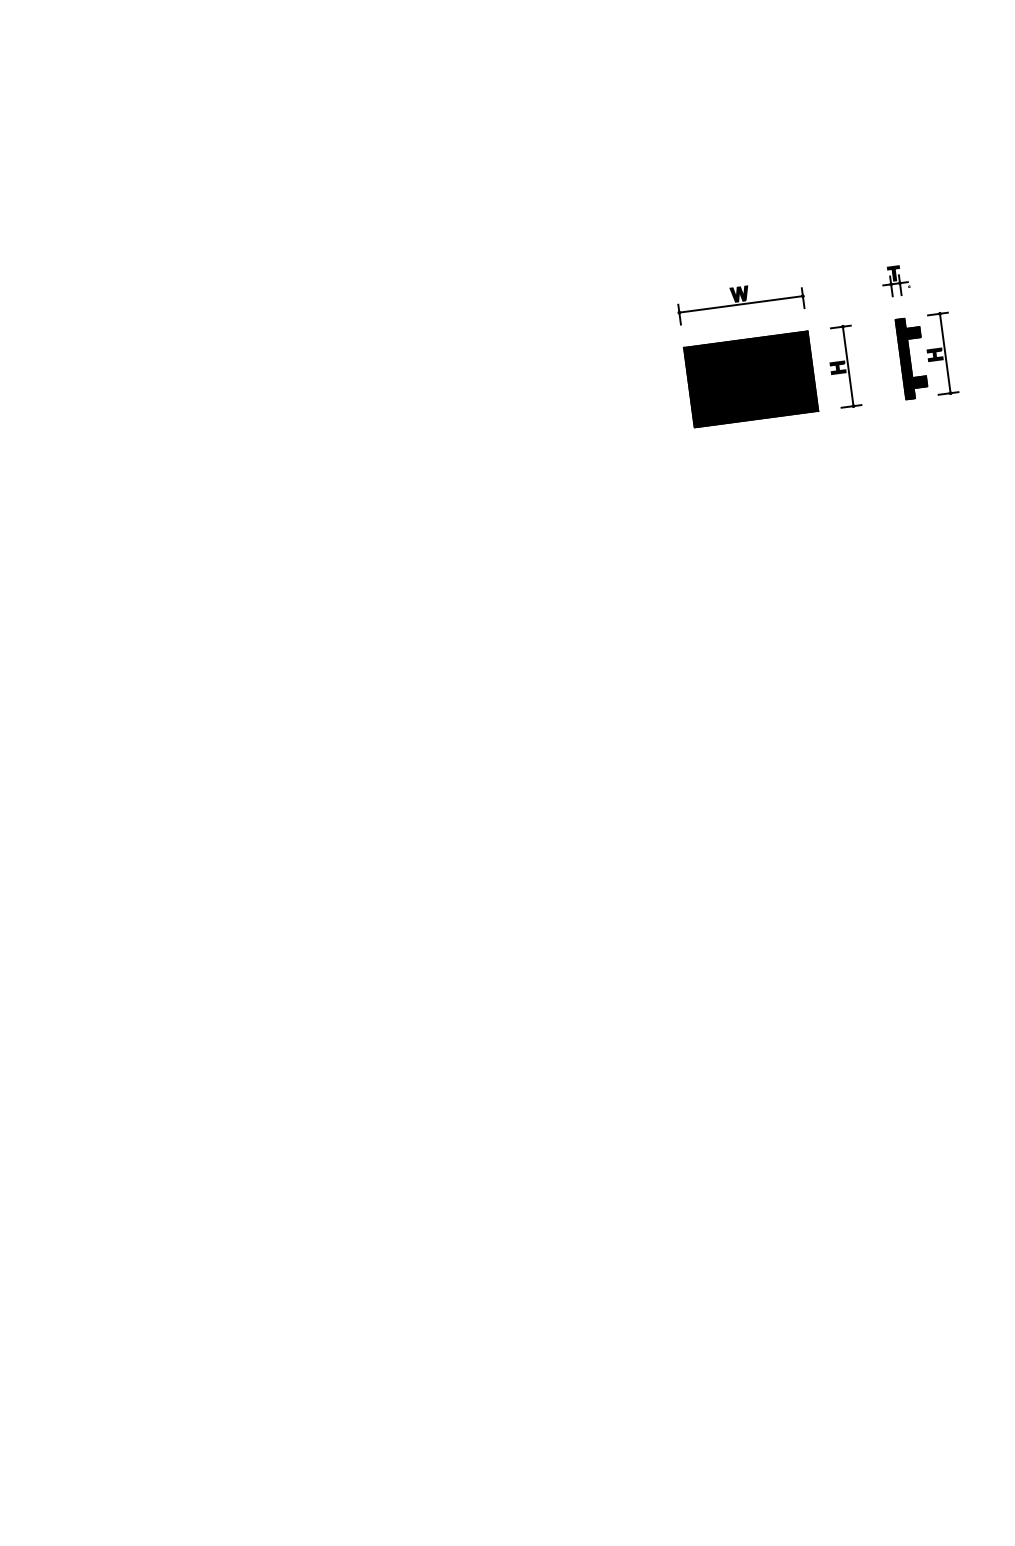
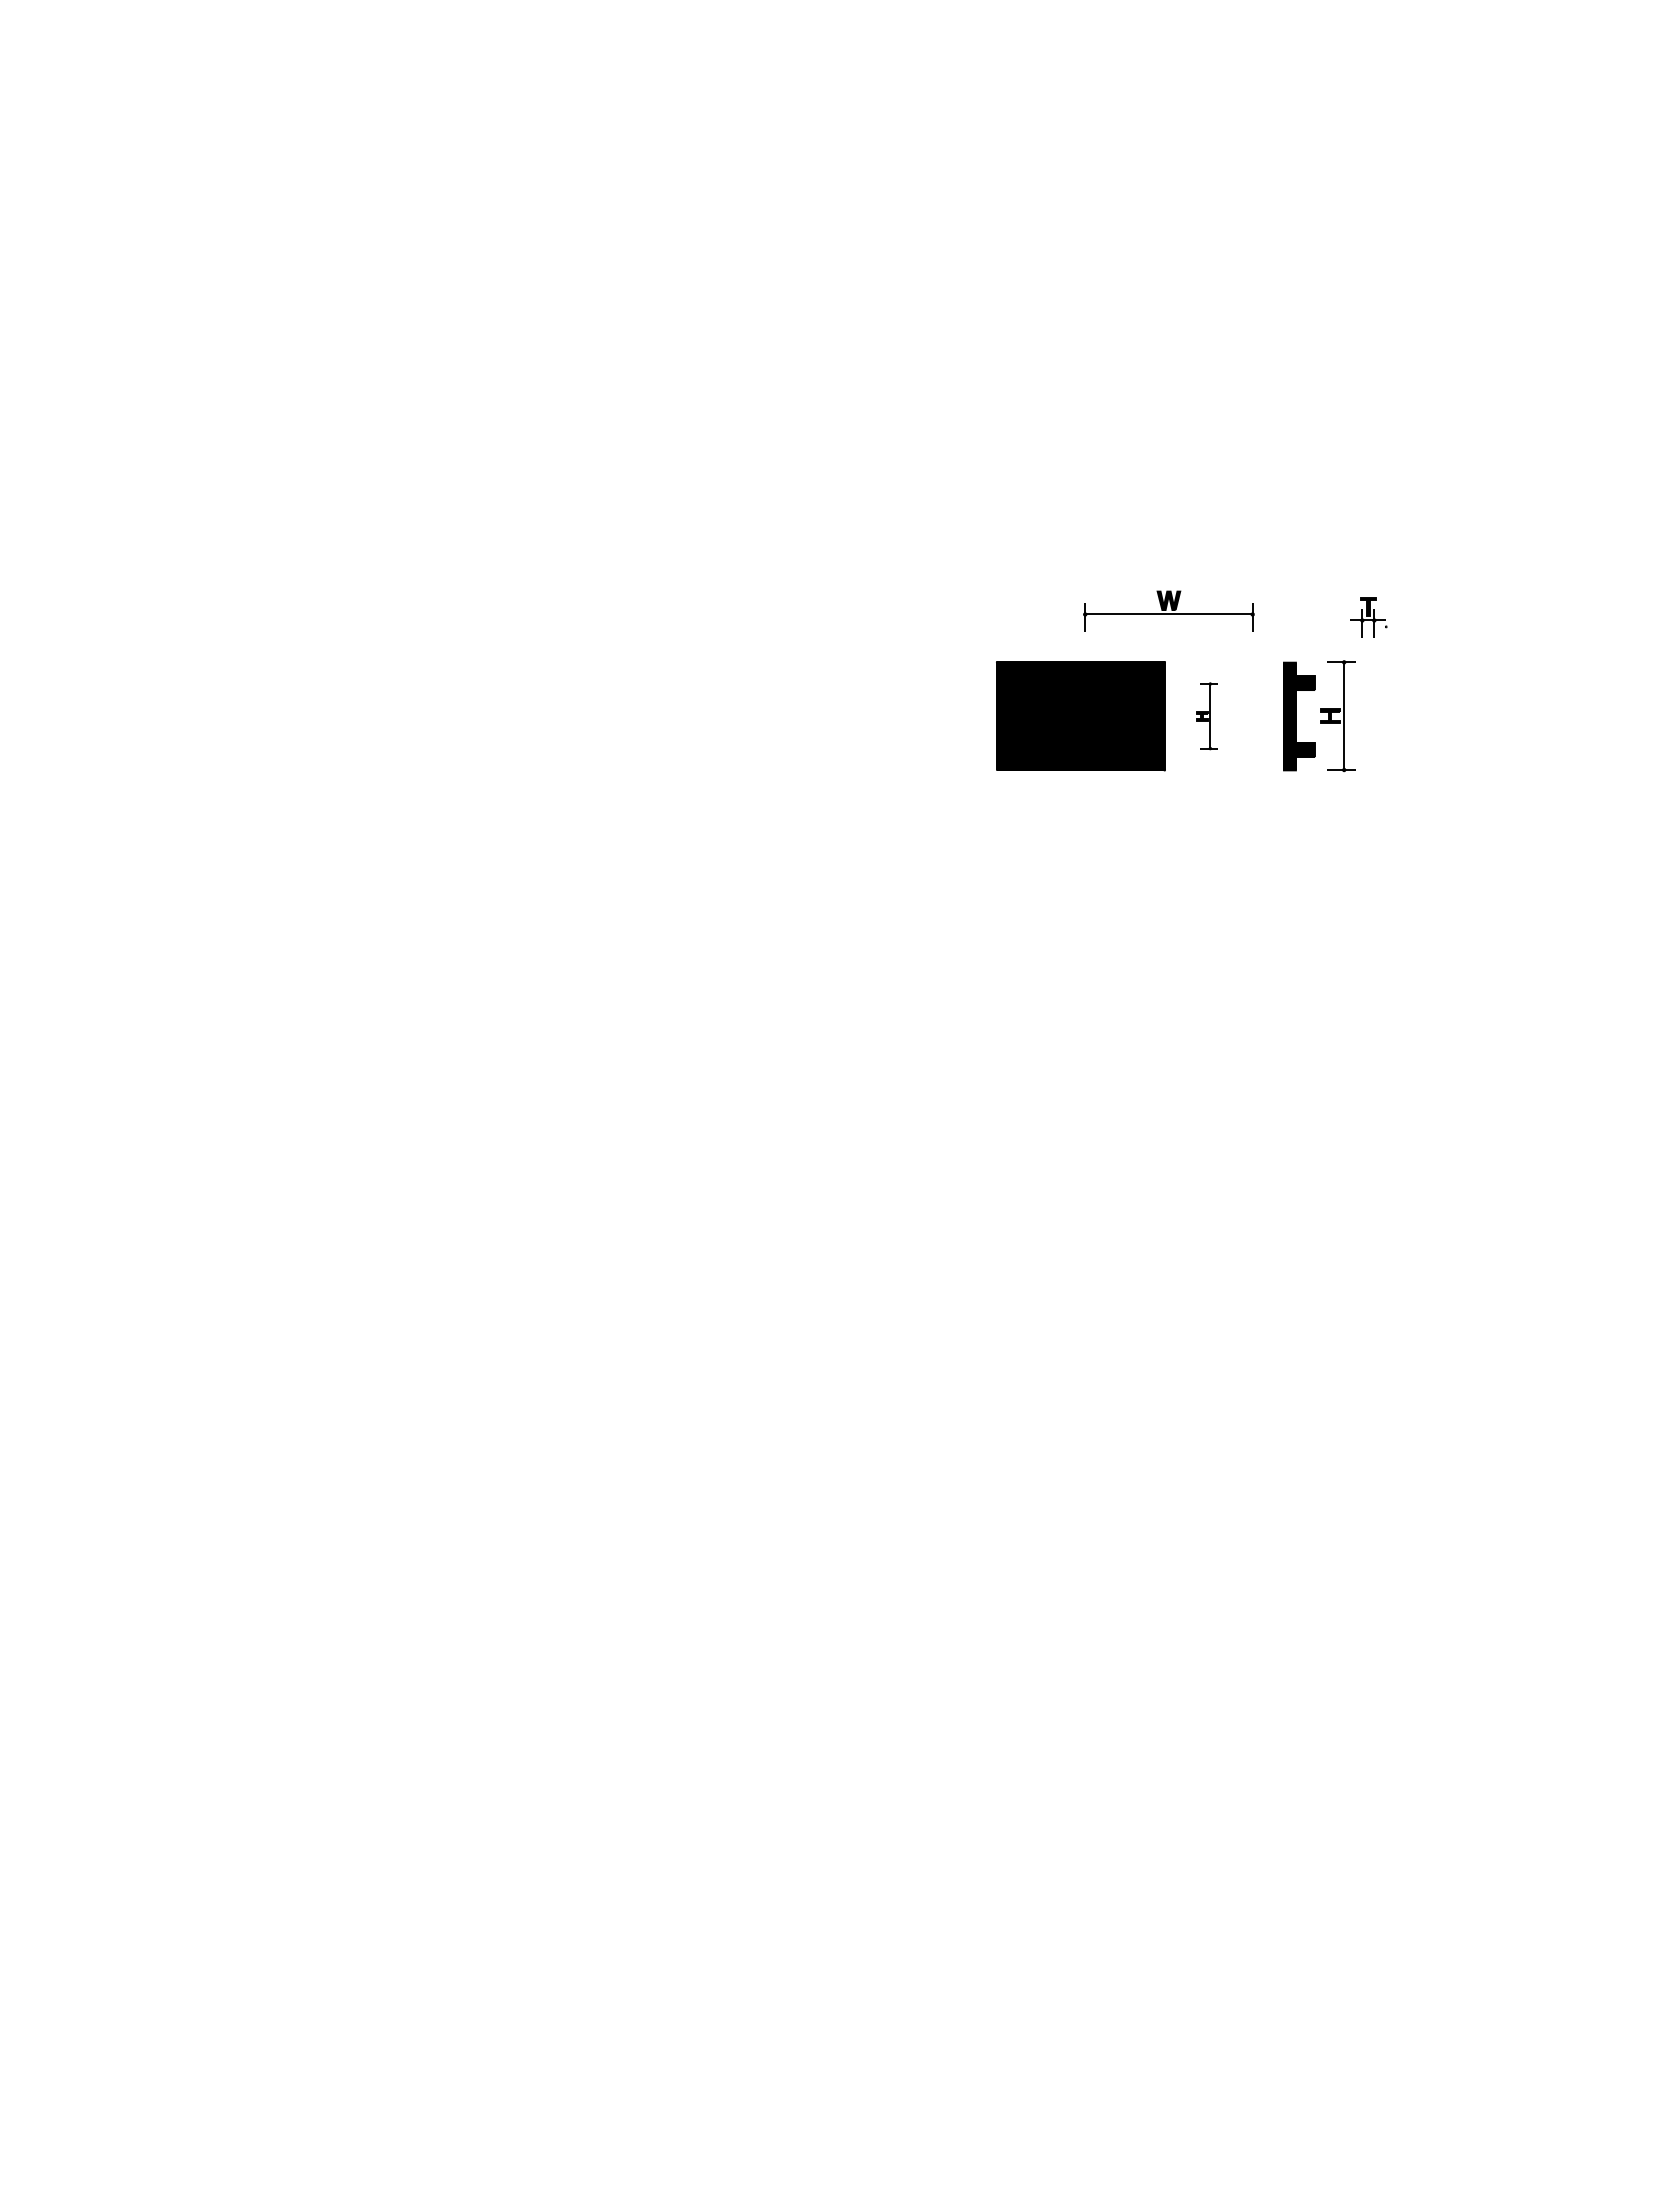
part: (895, 281) -> (1368, 617), moved
part: (740, 301) -> (1168, 610), moved
part: (843, 367) -> (1206, 716), size x0.6

